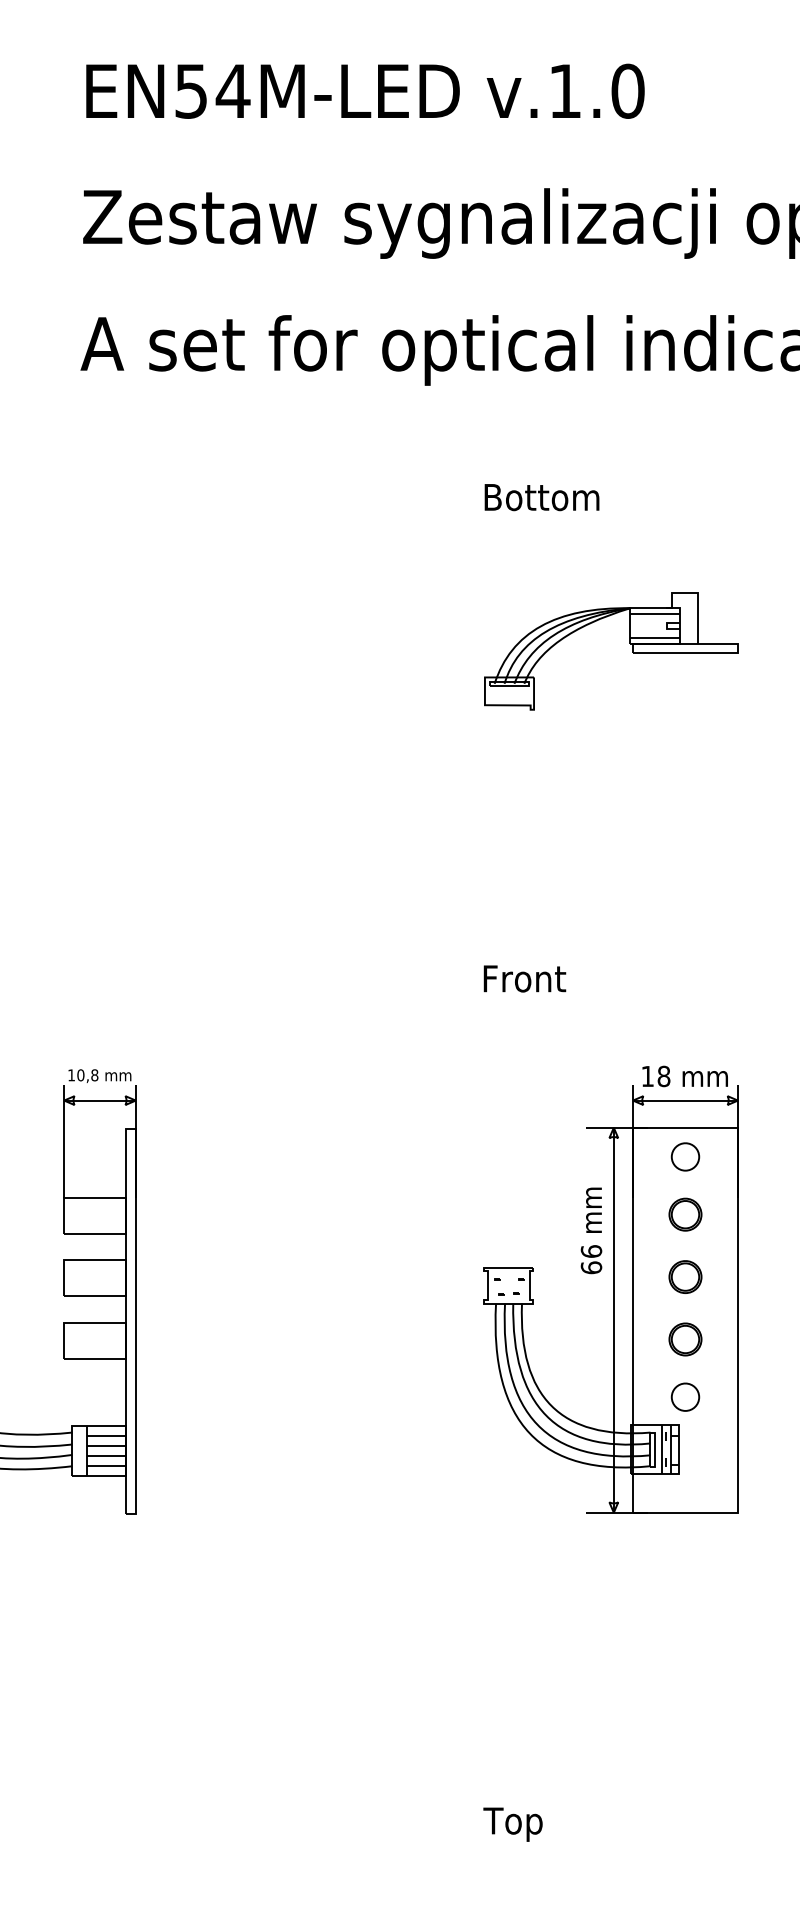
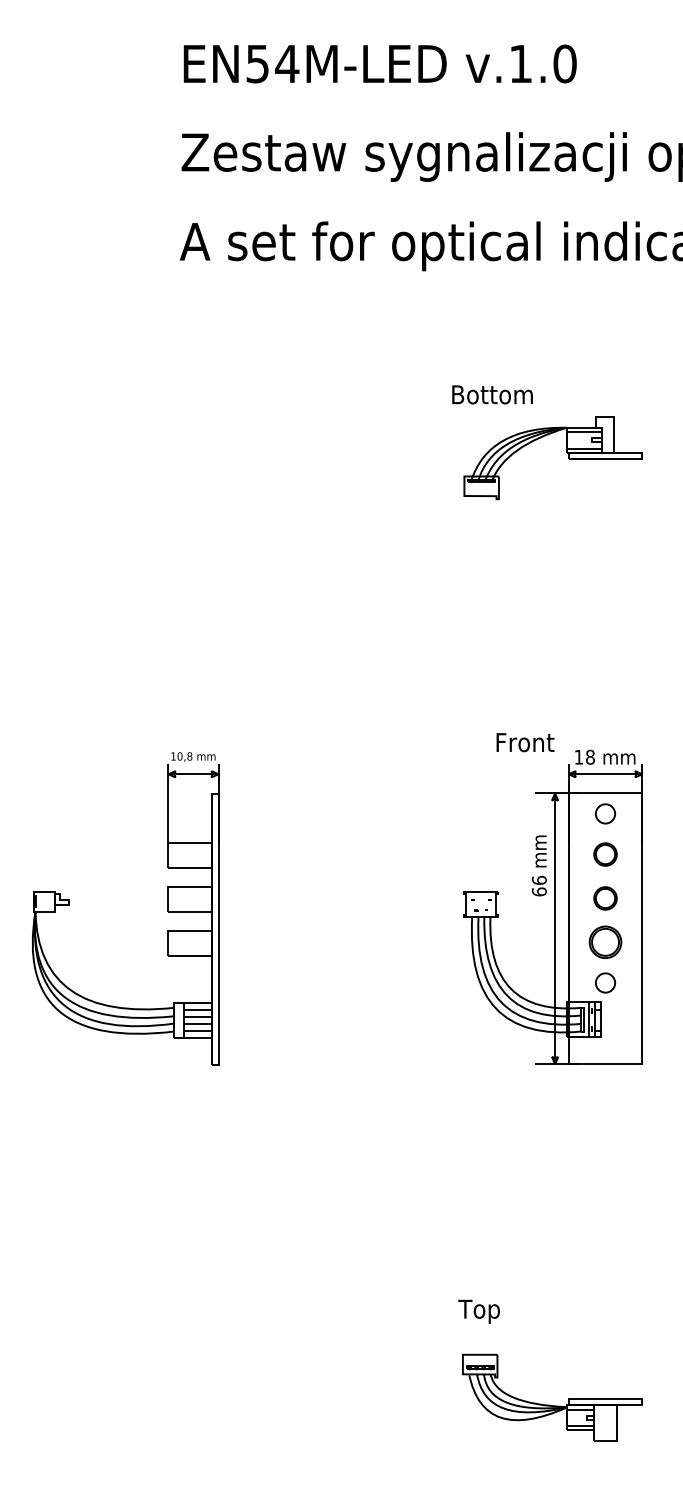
text: (541, 497) -> (492, 394), moved
text: (524, 978) -> (525, 742), moved
part: (685, 1339) -> (605, 942), size x1.4
text: (512, 1824) -> (478, 1311), moved

